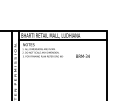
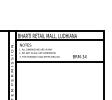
line: (63, 62) -> (60, 62), added

